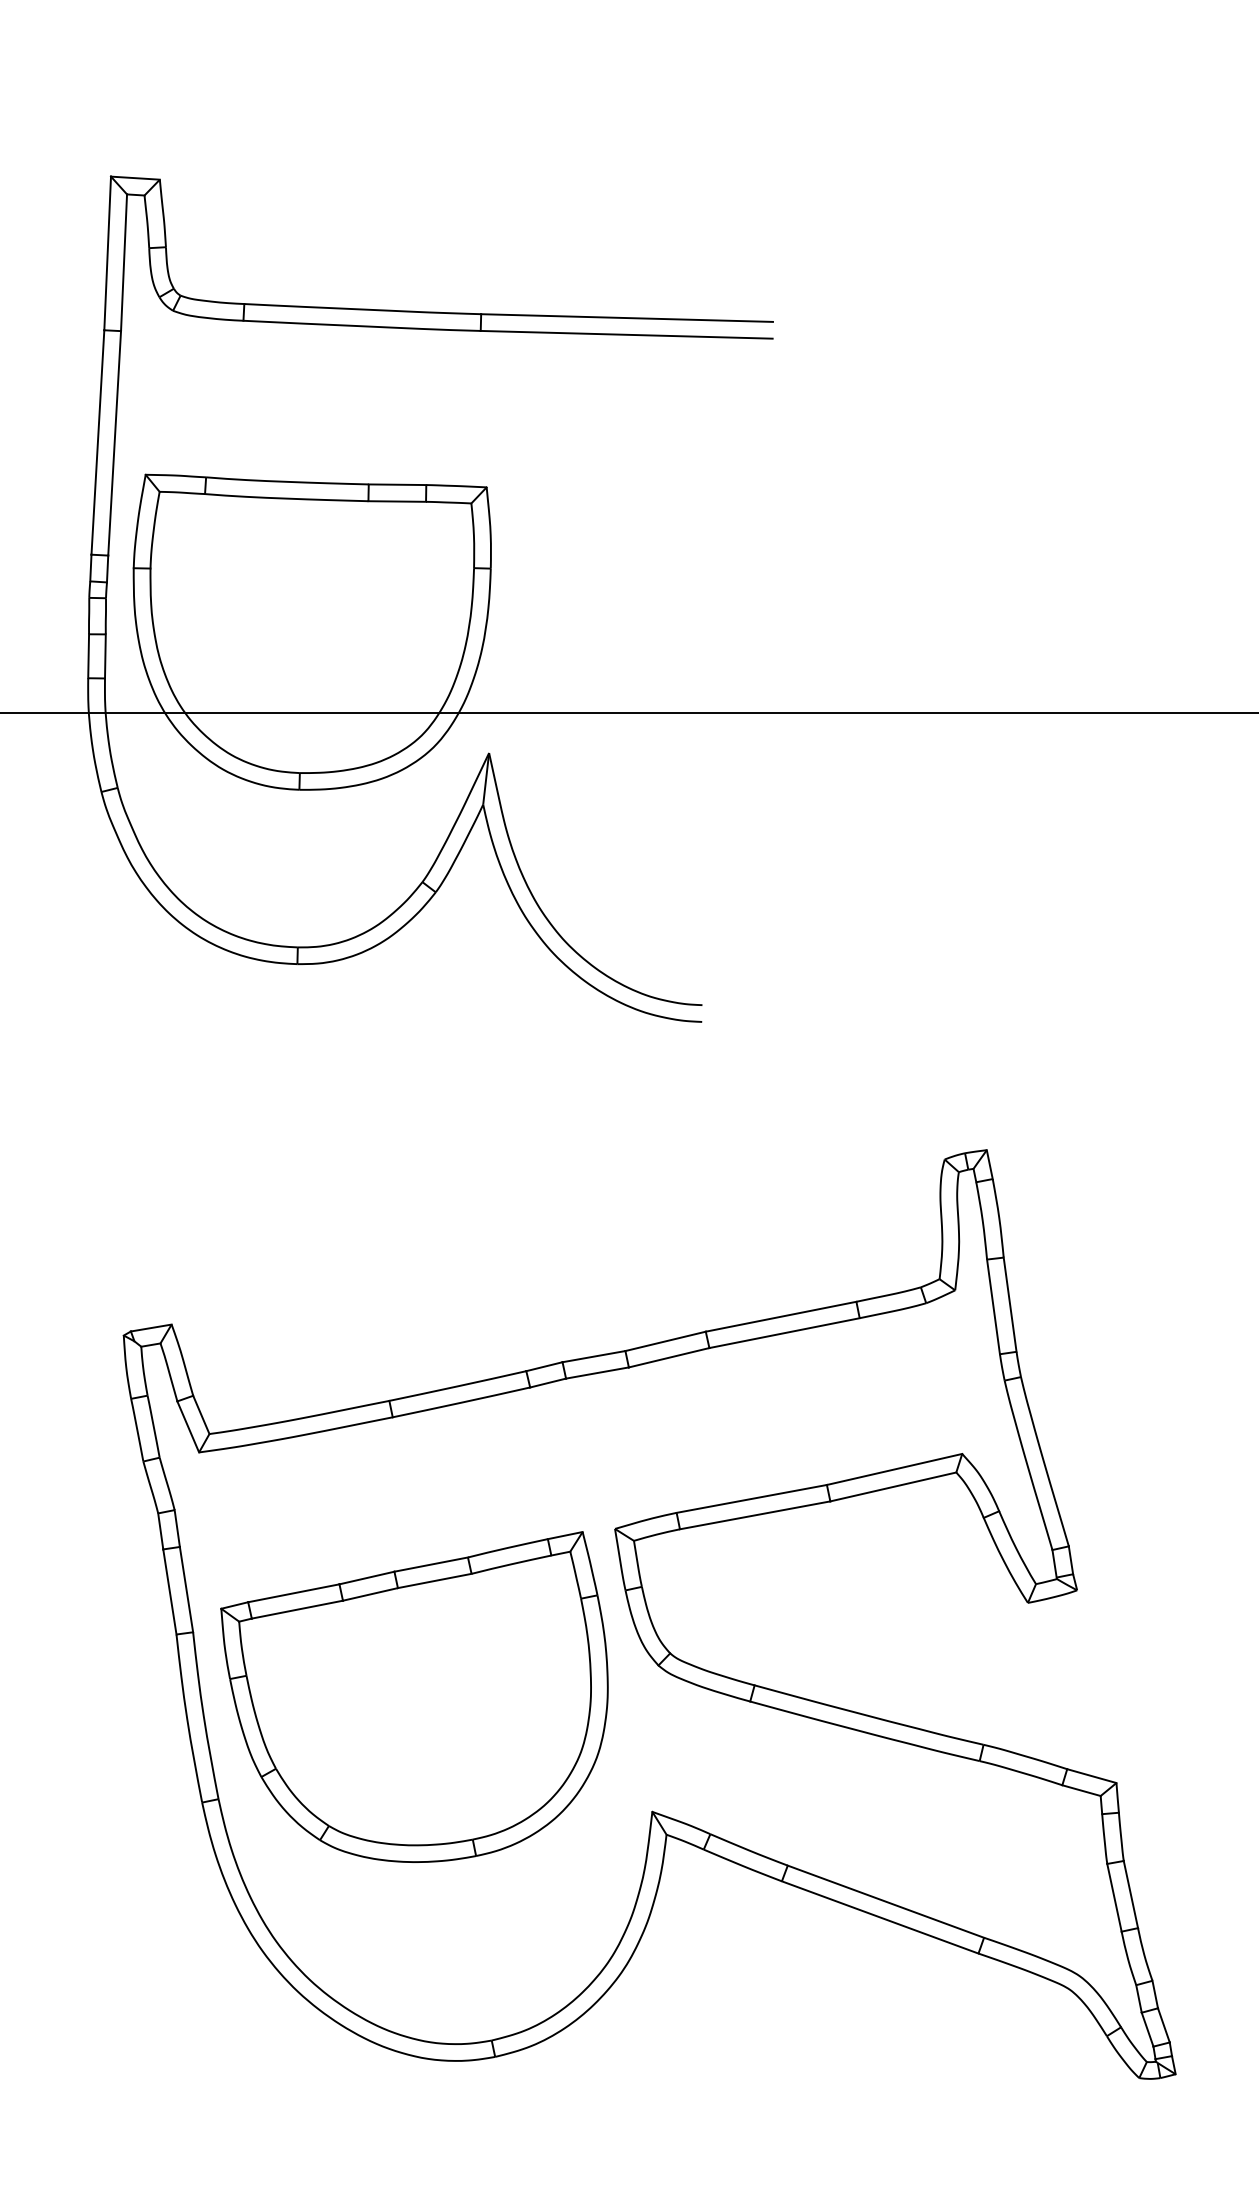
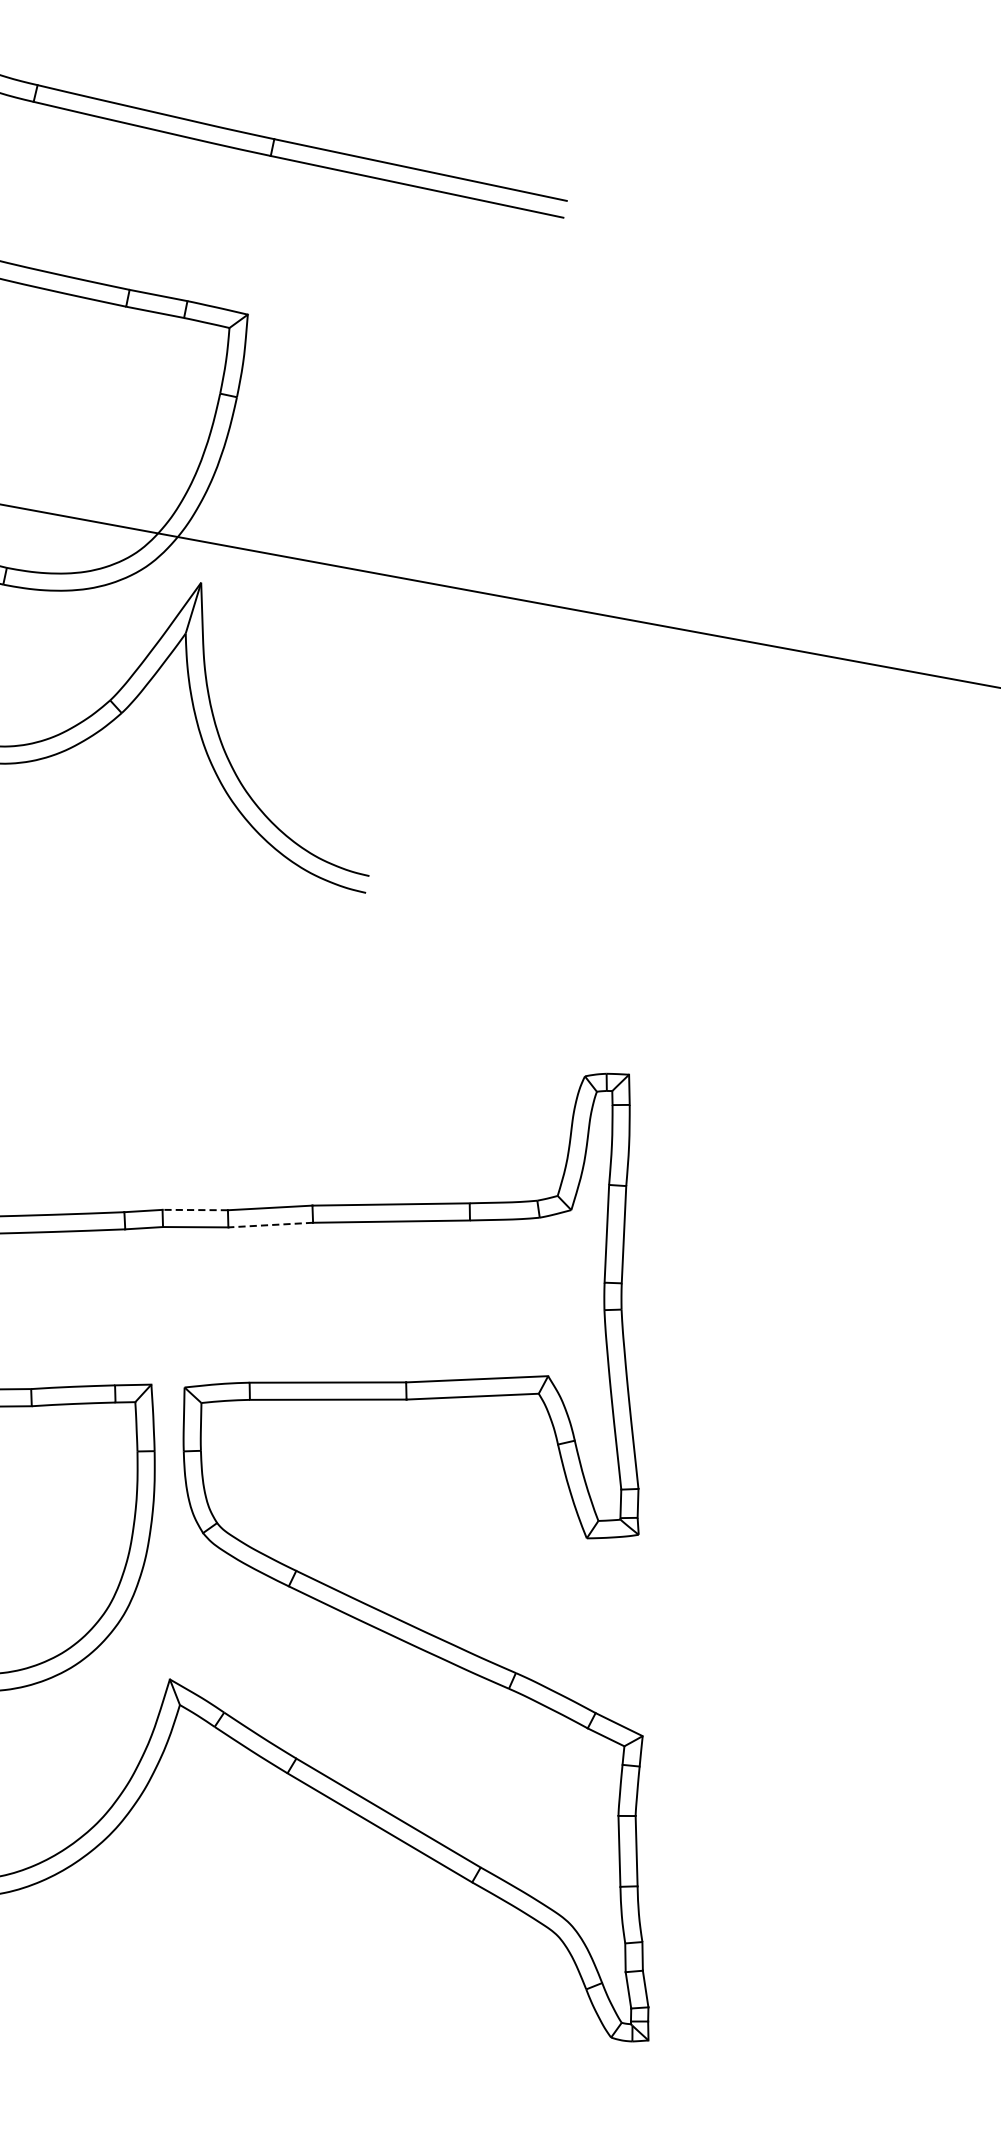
line: (593, 1356) -> (194, 1209), solid -> dashed
line: (668, 1357) -> (270, 1224), solid -> dashed

